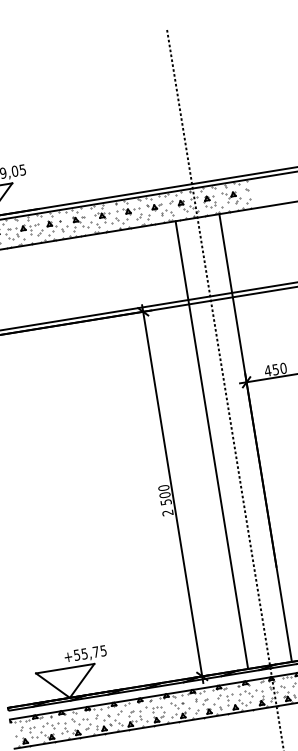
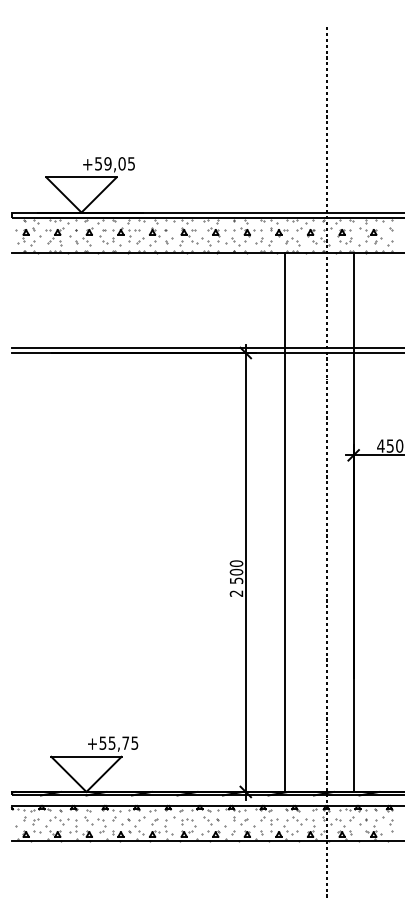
line: (212, 444) -> (285, 521), moved

